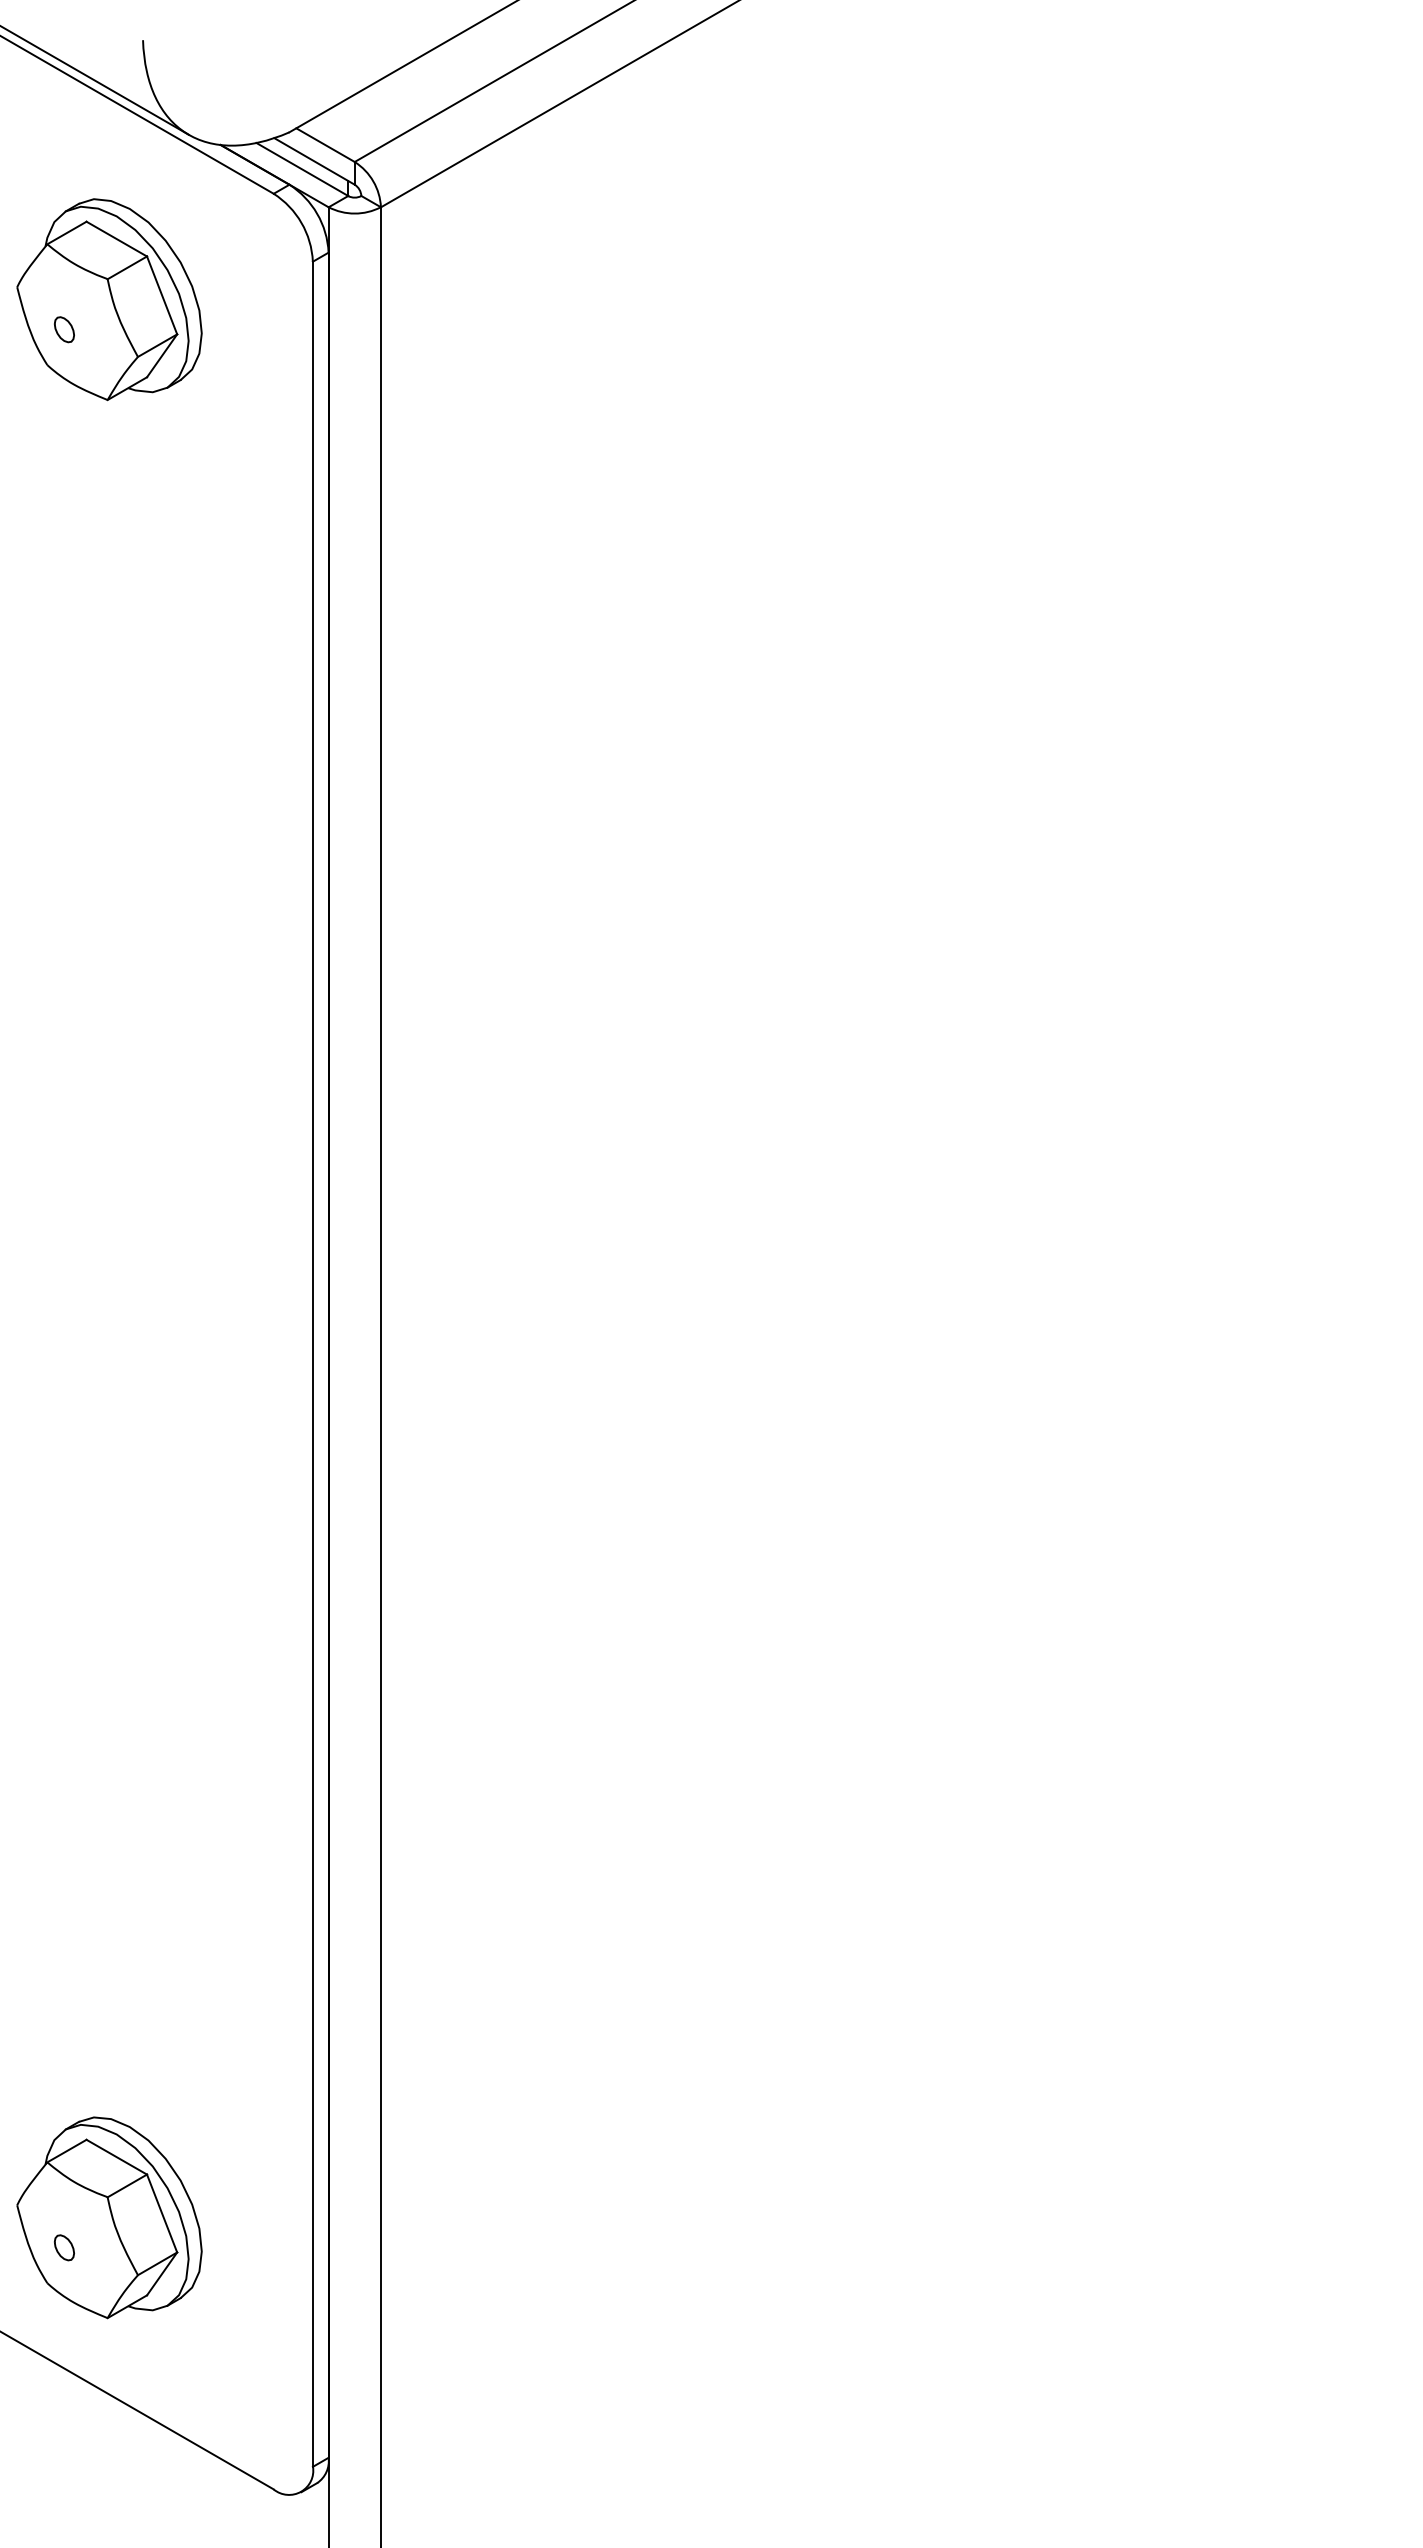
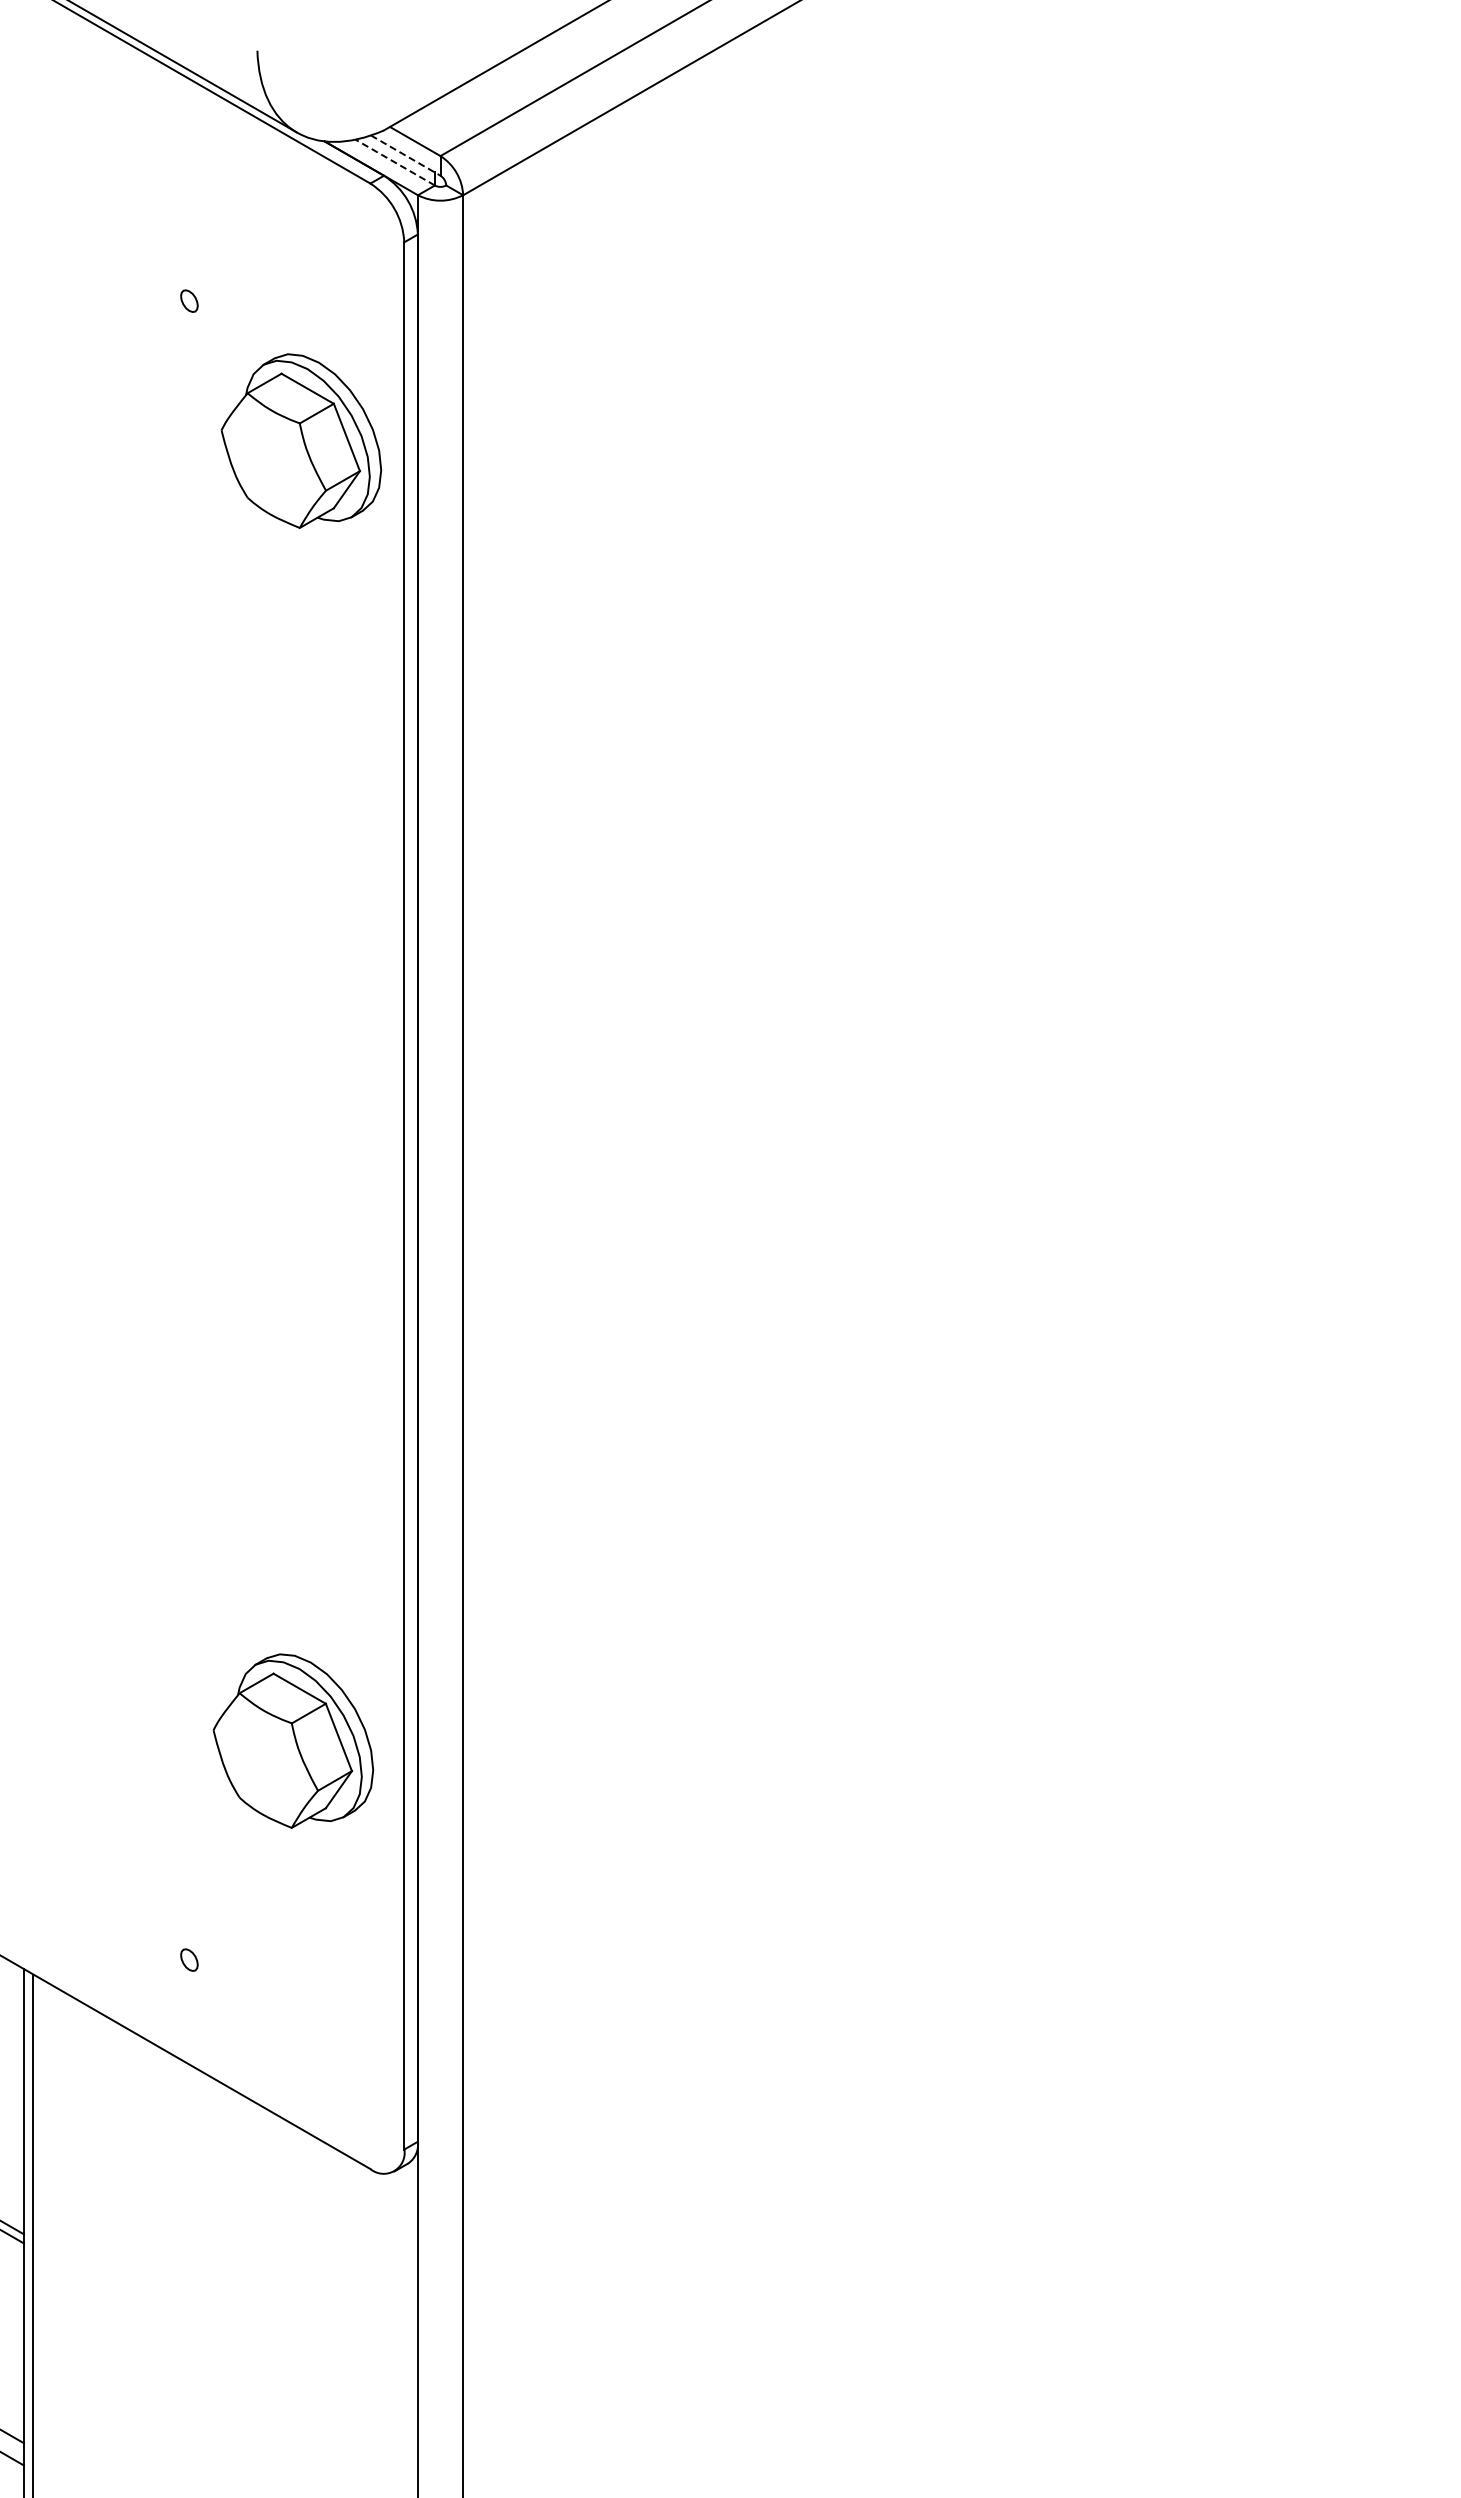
line: (315, 161) -> (406, 155), solid -> dashed
line: (302, 169) -> (395, 162), solid -> dashed
part: (109, 298) -> (301, 440), moved
part: (109, 2217) -> (293, 1740), moved

